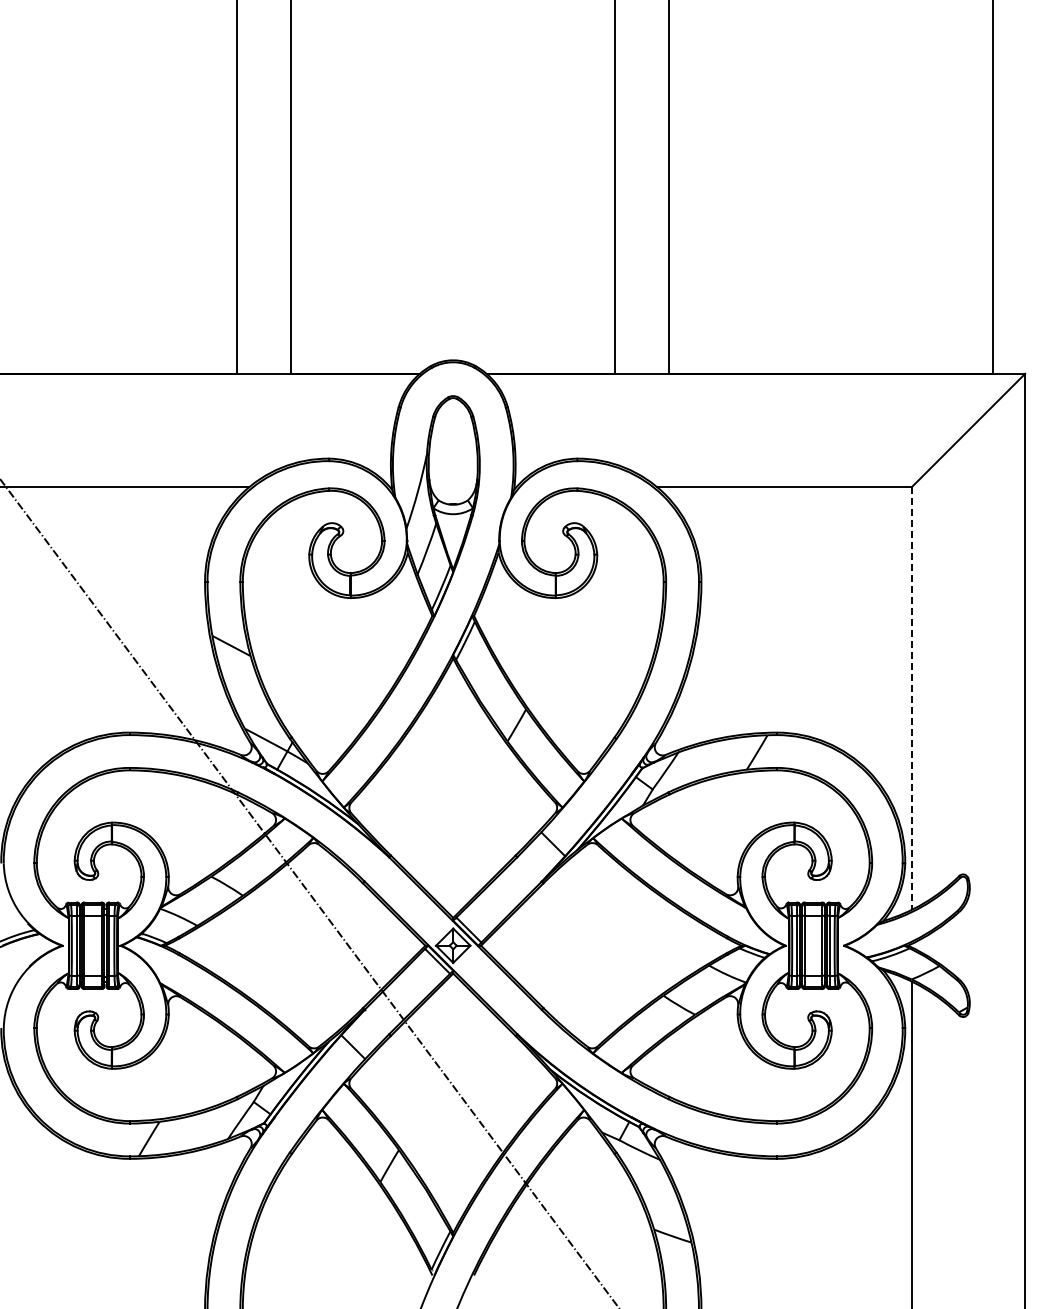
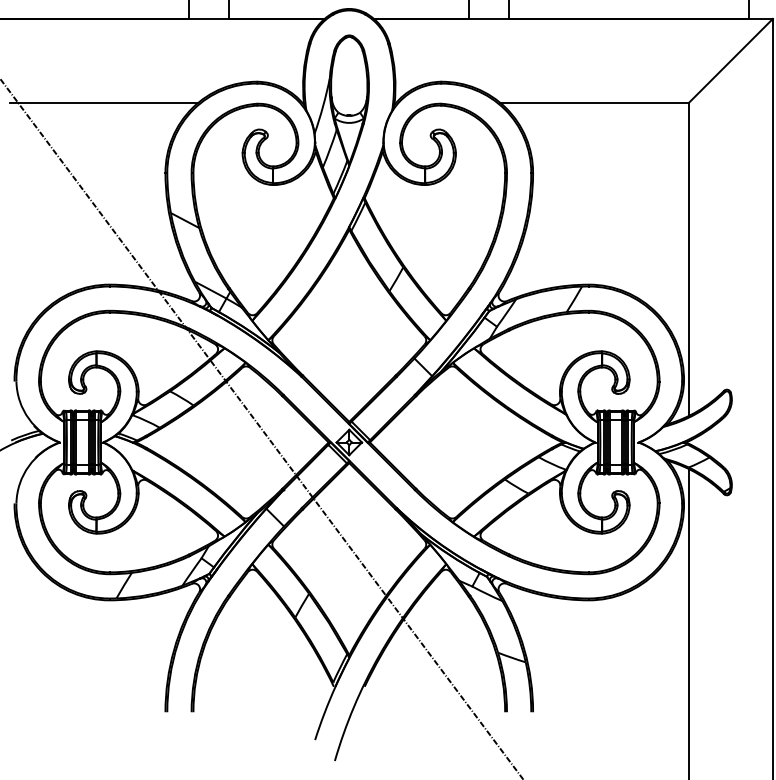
line: (911, 699) -> (688, 260), dashed -> solid

